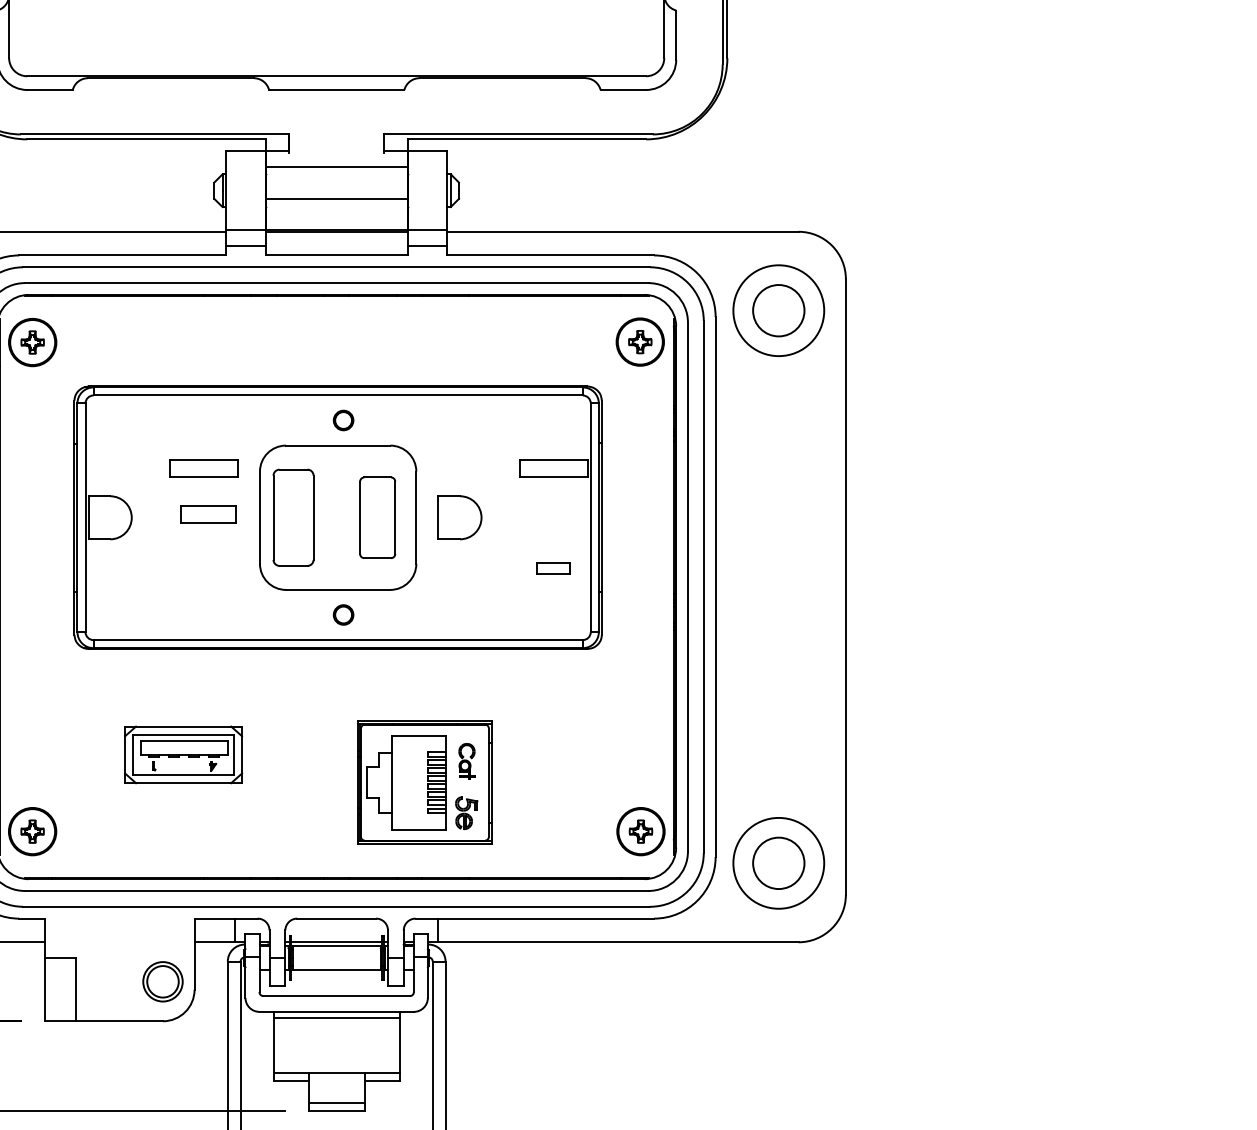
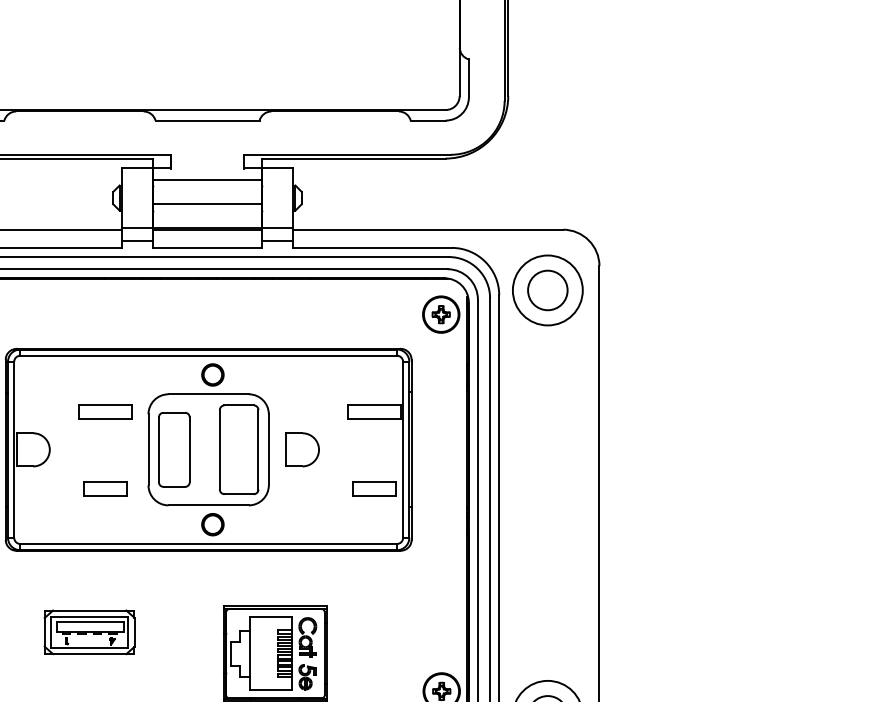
part: (343, 420) -> (212, 374), size x1.43
part: (208, 514) -> (105, 488), moved
part: (377, 517) -> (238, 449), size x1.43
part: (553, 568) -> (374, 488), size x1.67
part: (343, 614) -> (212, 524), size x1.43
part: (466, 761) -> (307, 637), size x1.43

